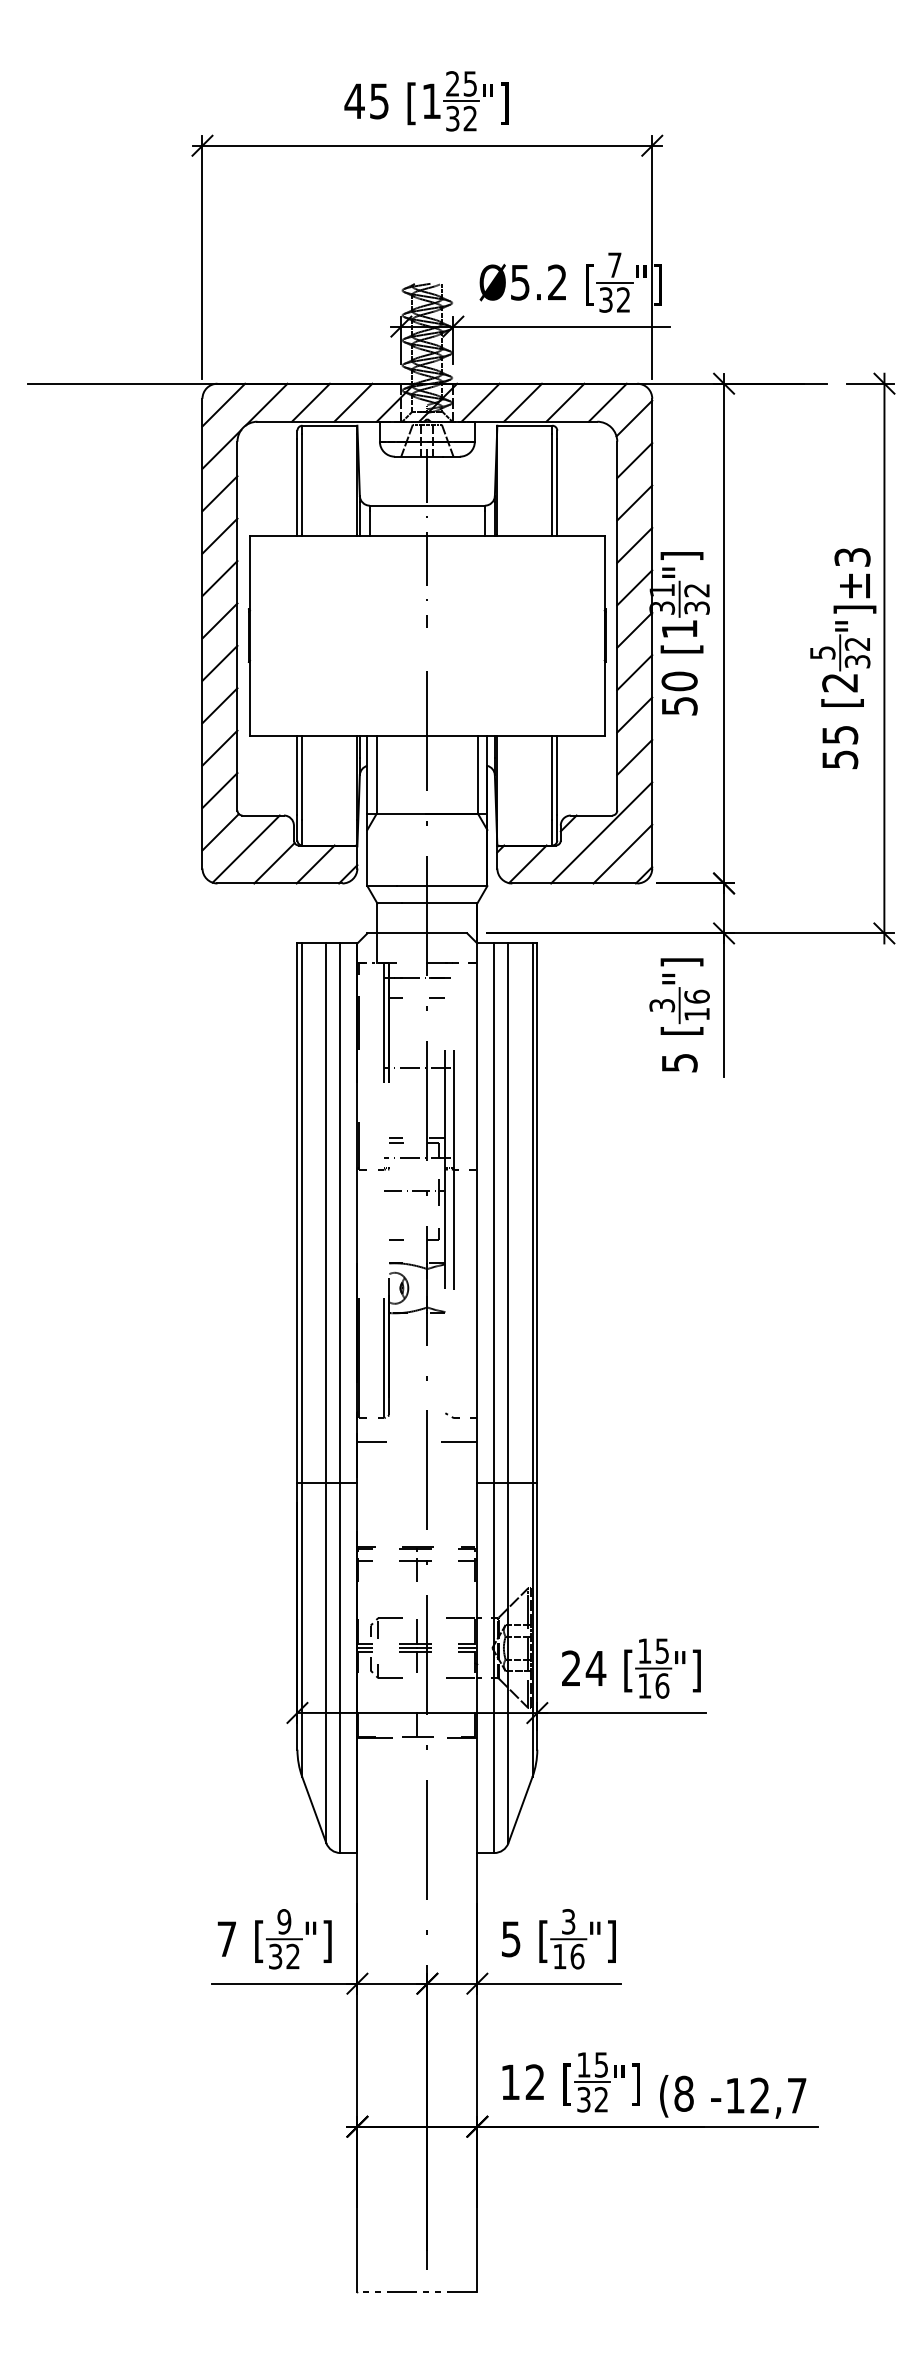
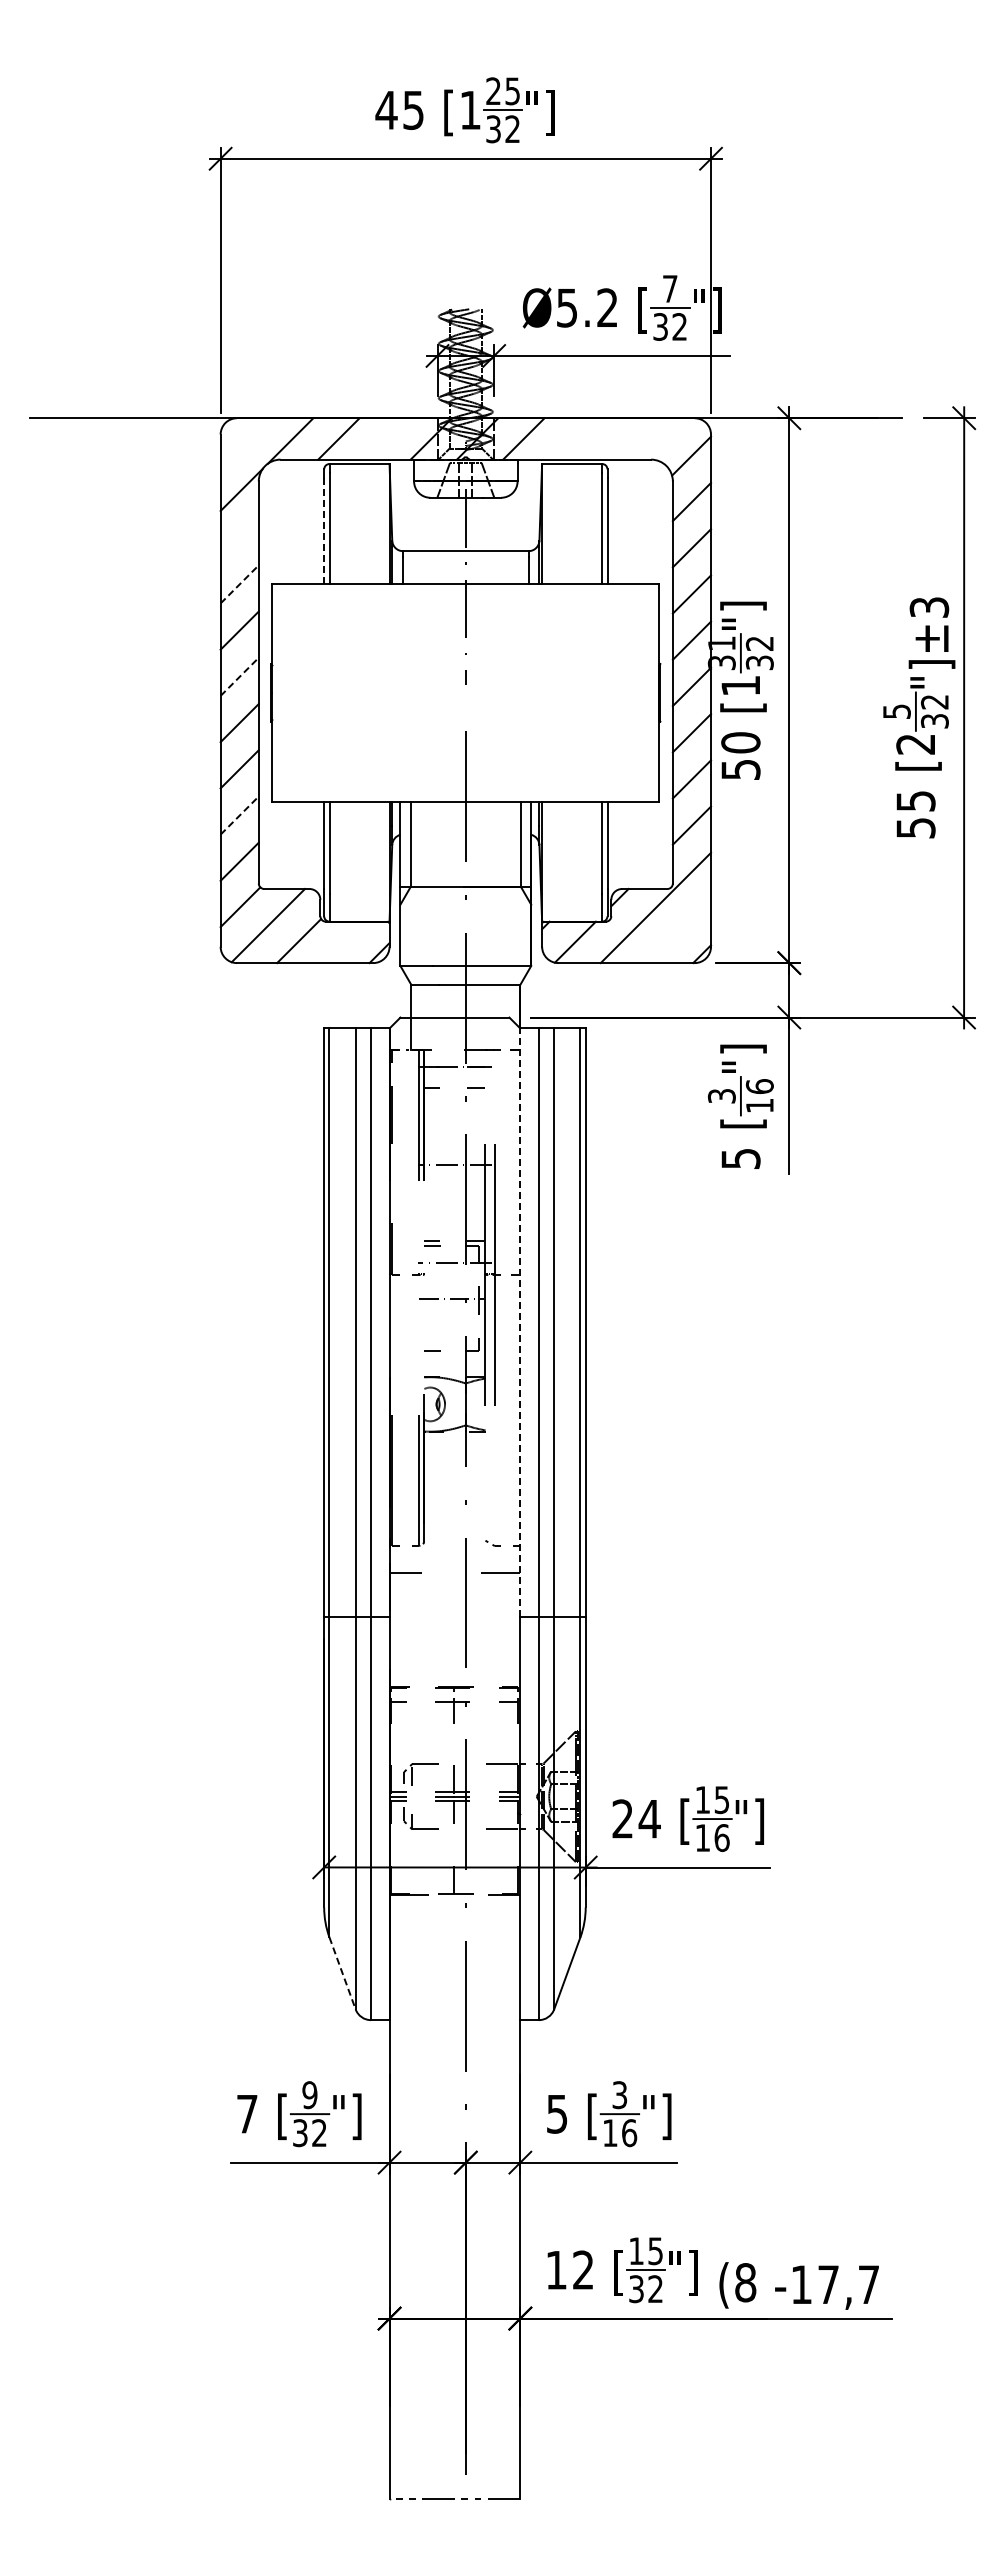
line: (352, 402) -> (384, 438), removed
line: (522, 402) -> (569, 438), removed
line: (565, 402) -> (616, 438), removed
line: (607, 402) -> (662, 438), removed
line: (223, 405) -> (243, 441), removed
line: (297, 487) -> (324, 531), solid -> dashed
line: (219, 494) -> (239, 538), removed
line: (219, 536) -> (239, 584), solid -> dashed
line: (219, 620) -> (239, 676), solid -> dashed
line: (219, 748) -> (239, 815), solid -> dashed
line: (622, 854) -> (678, 931), removed
line: (315, 864) -> (343, 942), removed
line: (477, 1213) -> (520, 1322), solid -> dashed
line: (314, 1810) -> (342, 1973), solid -> dashed
text: (760, 2095) -> (828, 2284), -12,7 -> -17,7

